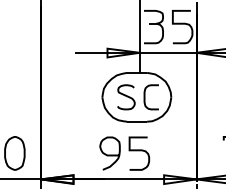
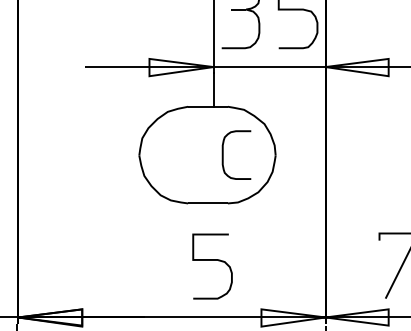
curve: (126, 96) -> (187, 153), removed
curve: (109, 154) -> (153, 268), removed

